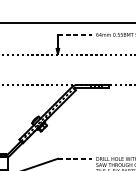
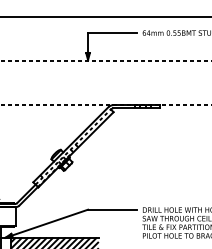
line: (75, 34) -> (112, 32), dashed -> solid
line: (75, 158) -> (112, 209), dashed -> solid

